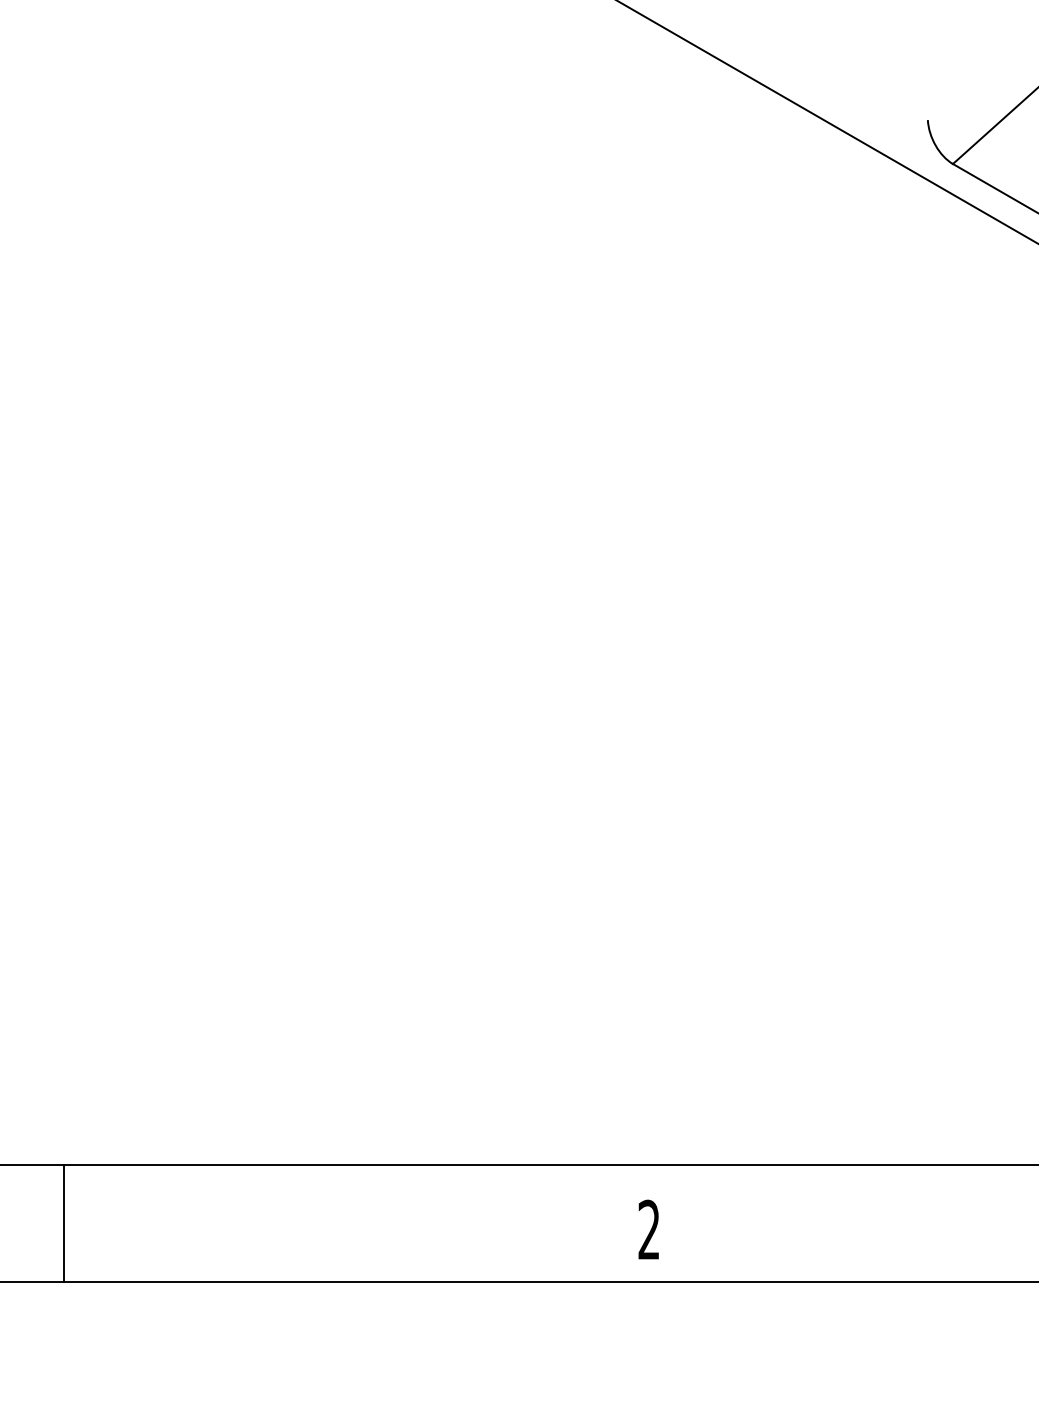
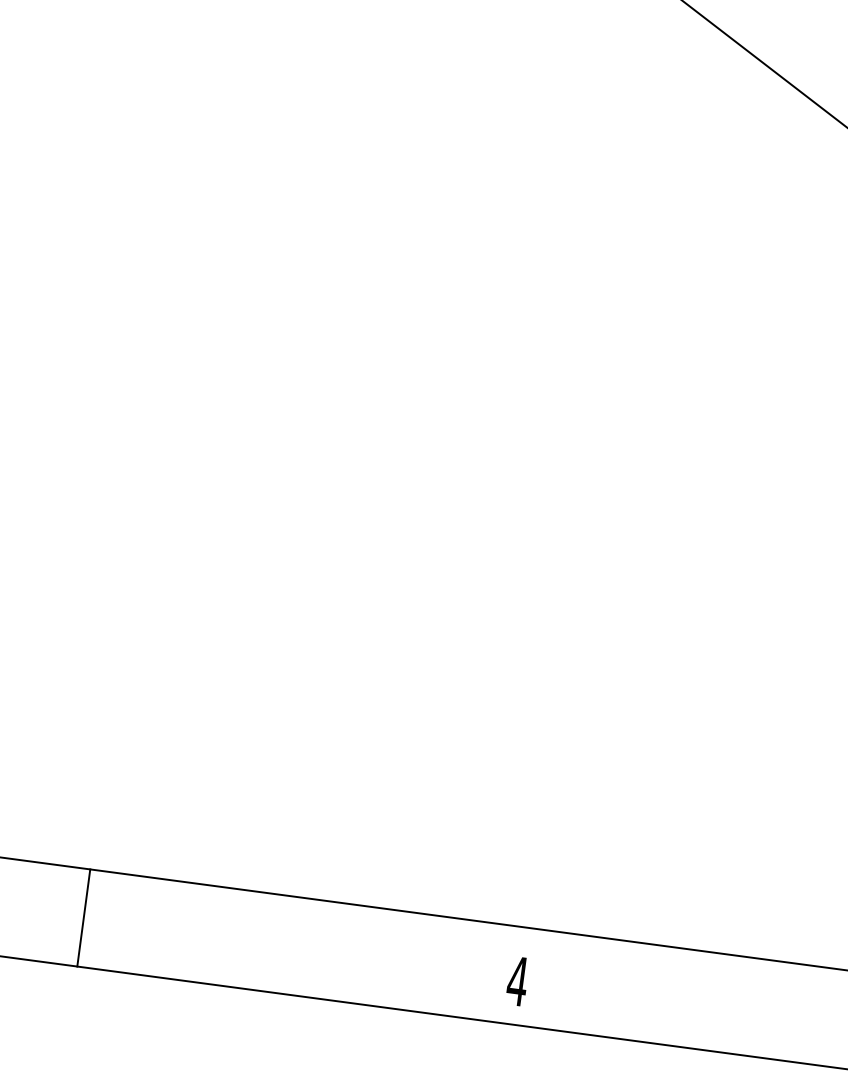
line: (64, 1223) -> (84, 918), moved
text: (648, 1229) -> (517, 980), 2 -> 4

